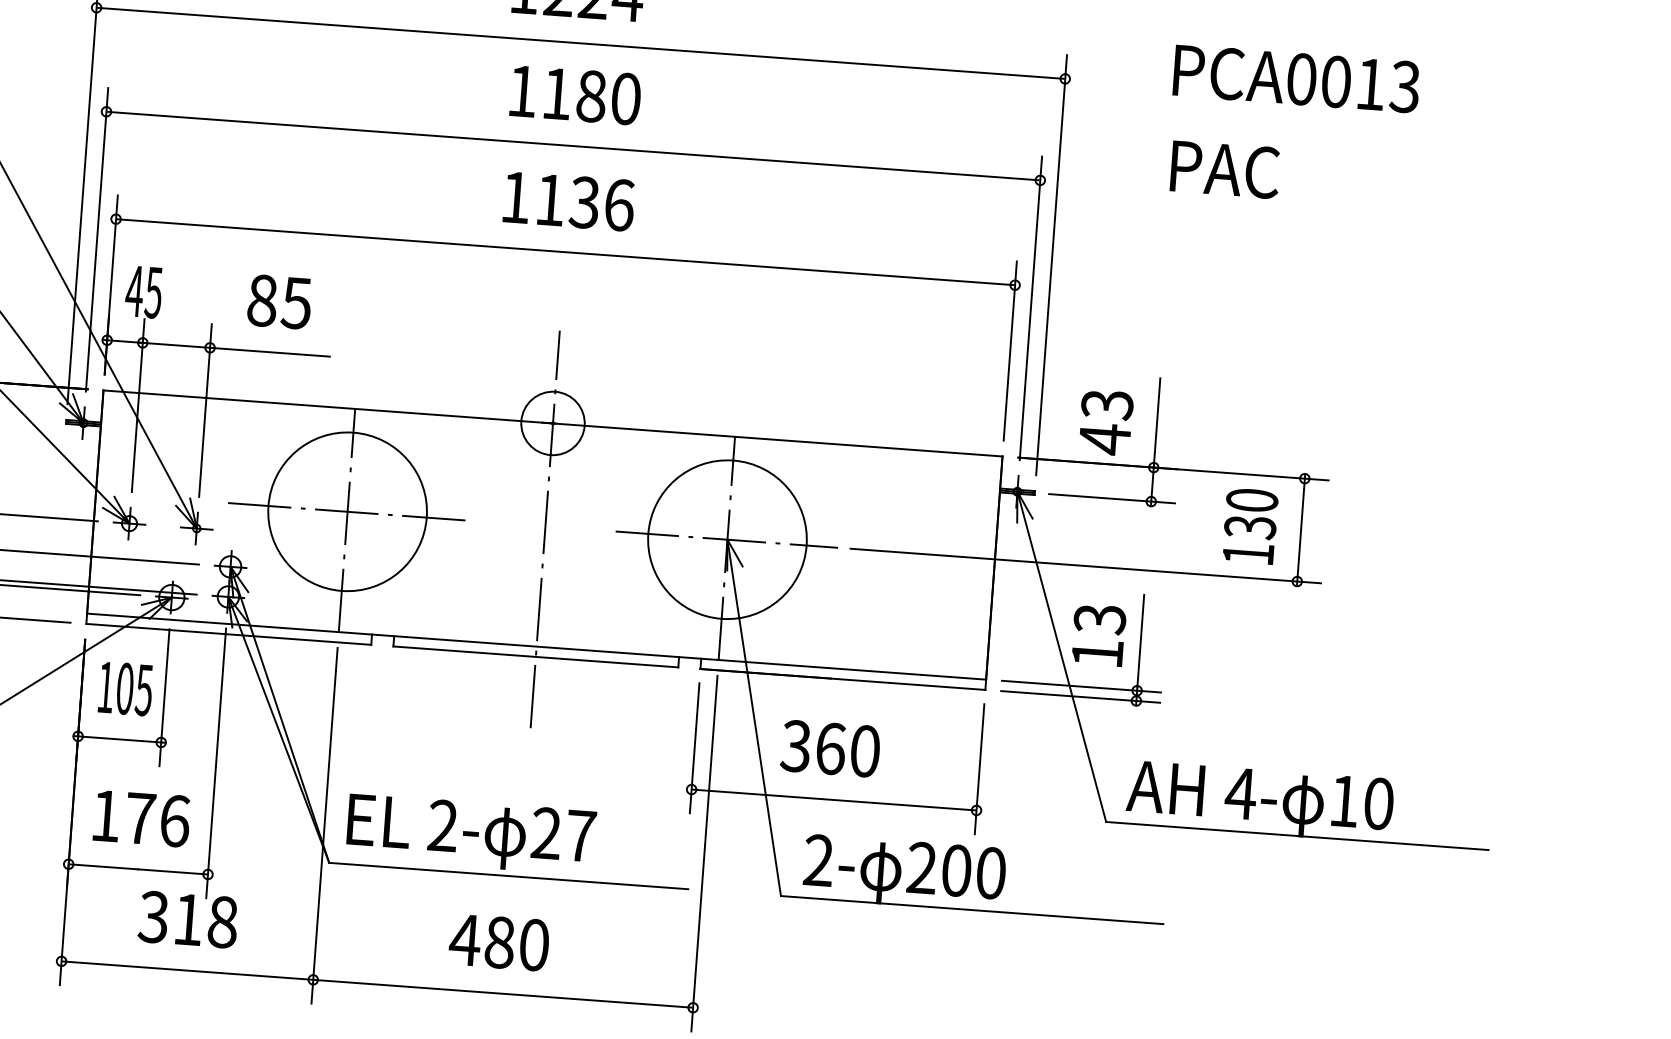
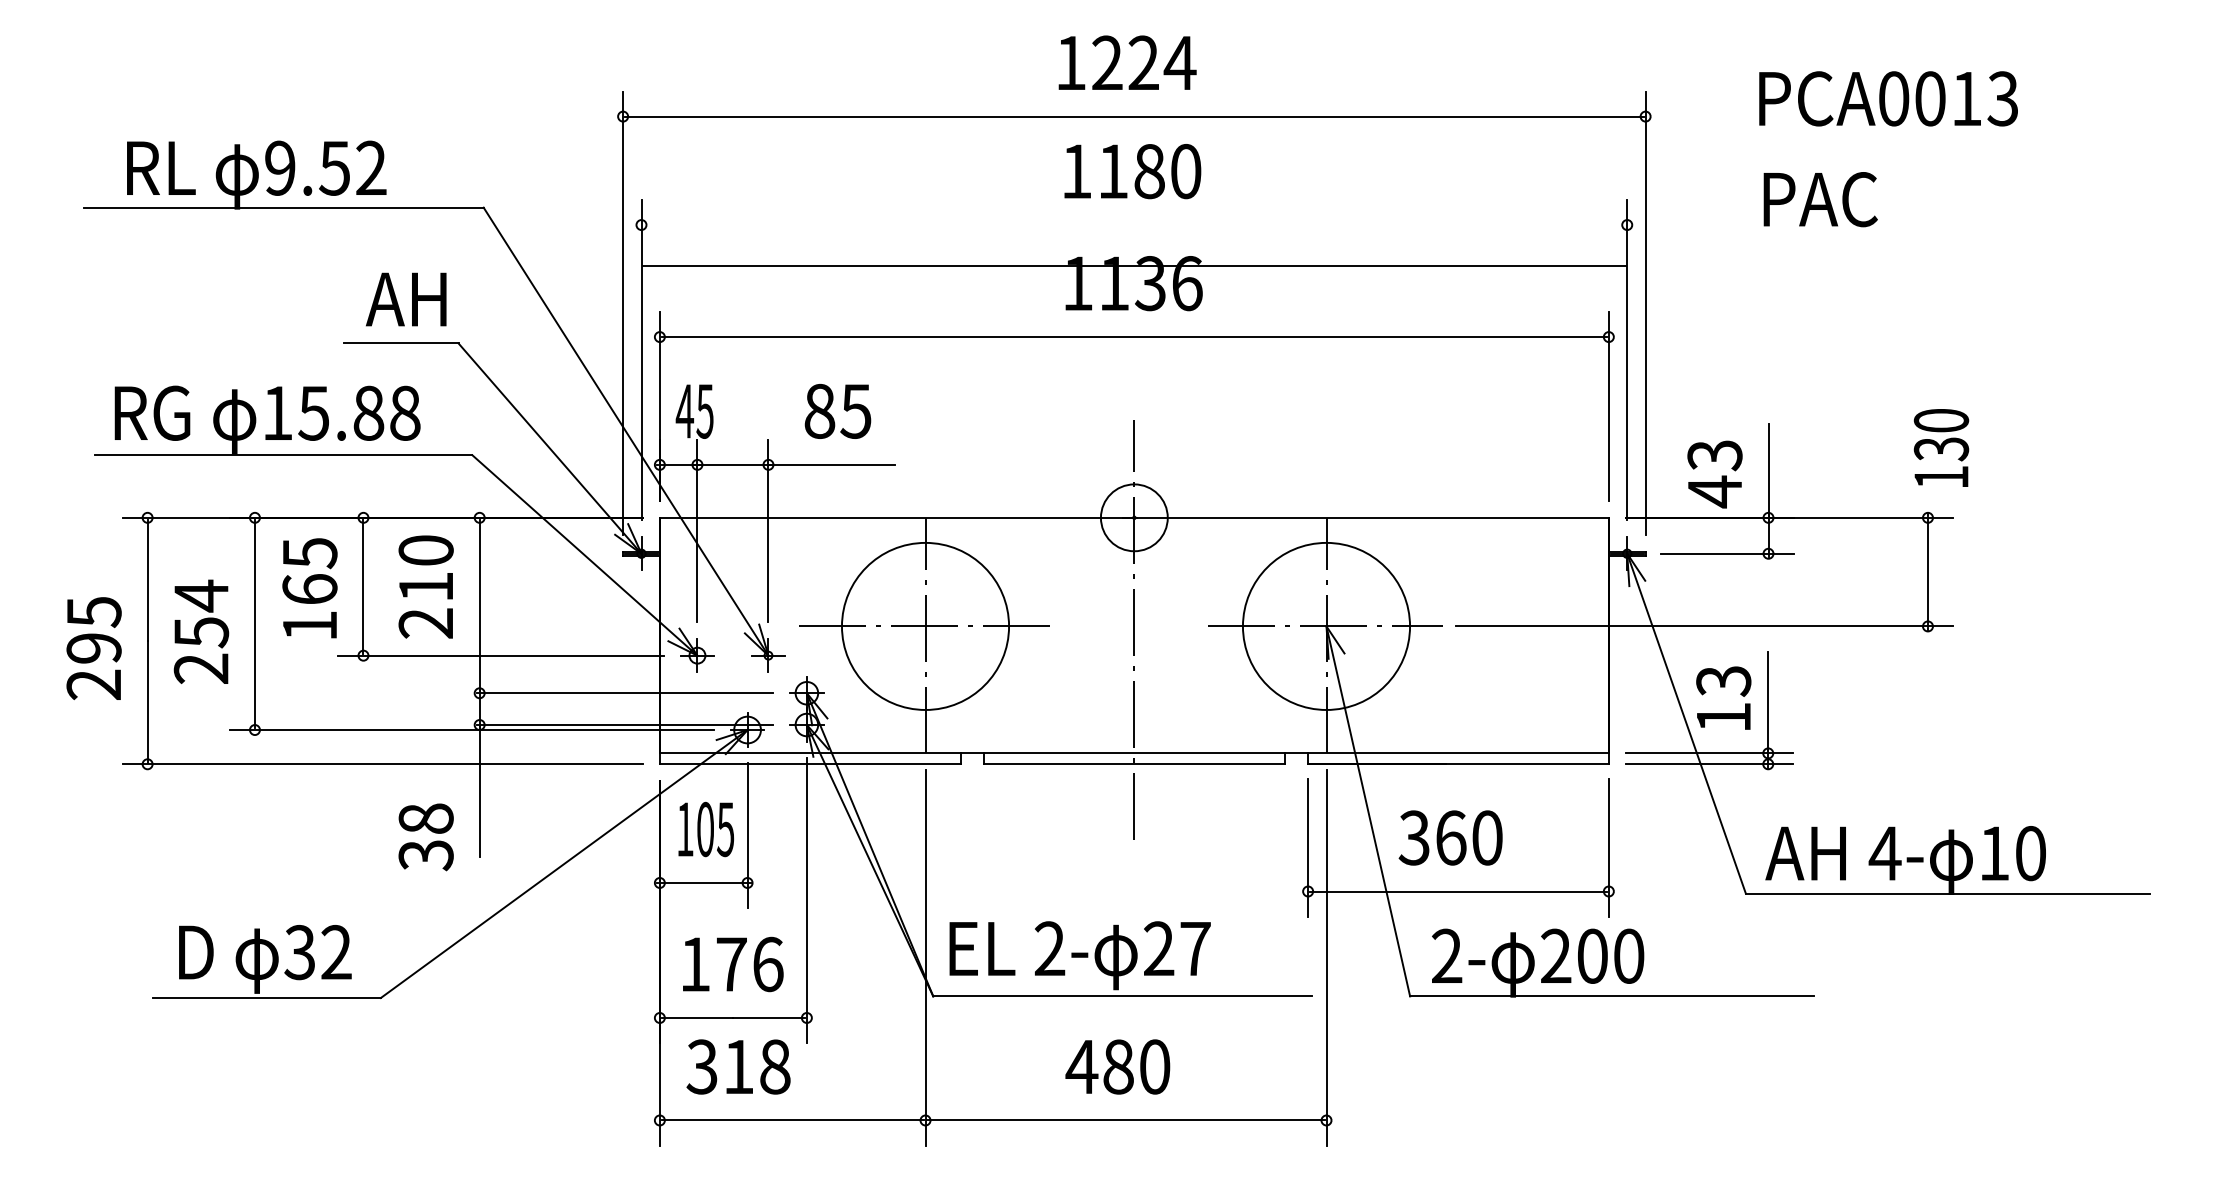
line: (573, 146) -> (1134, 266), moved
text: (1250, 525) -> (1941, 447), moved
text: (188, 919) -> (738, 1066), moved

